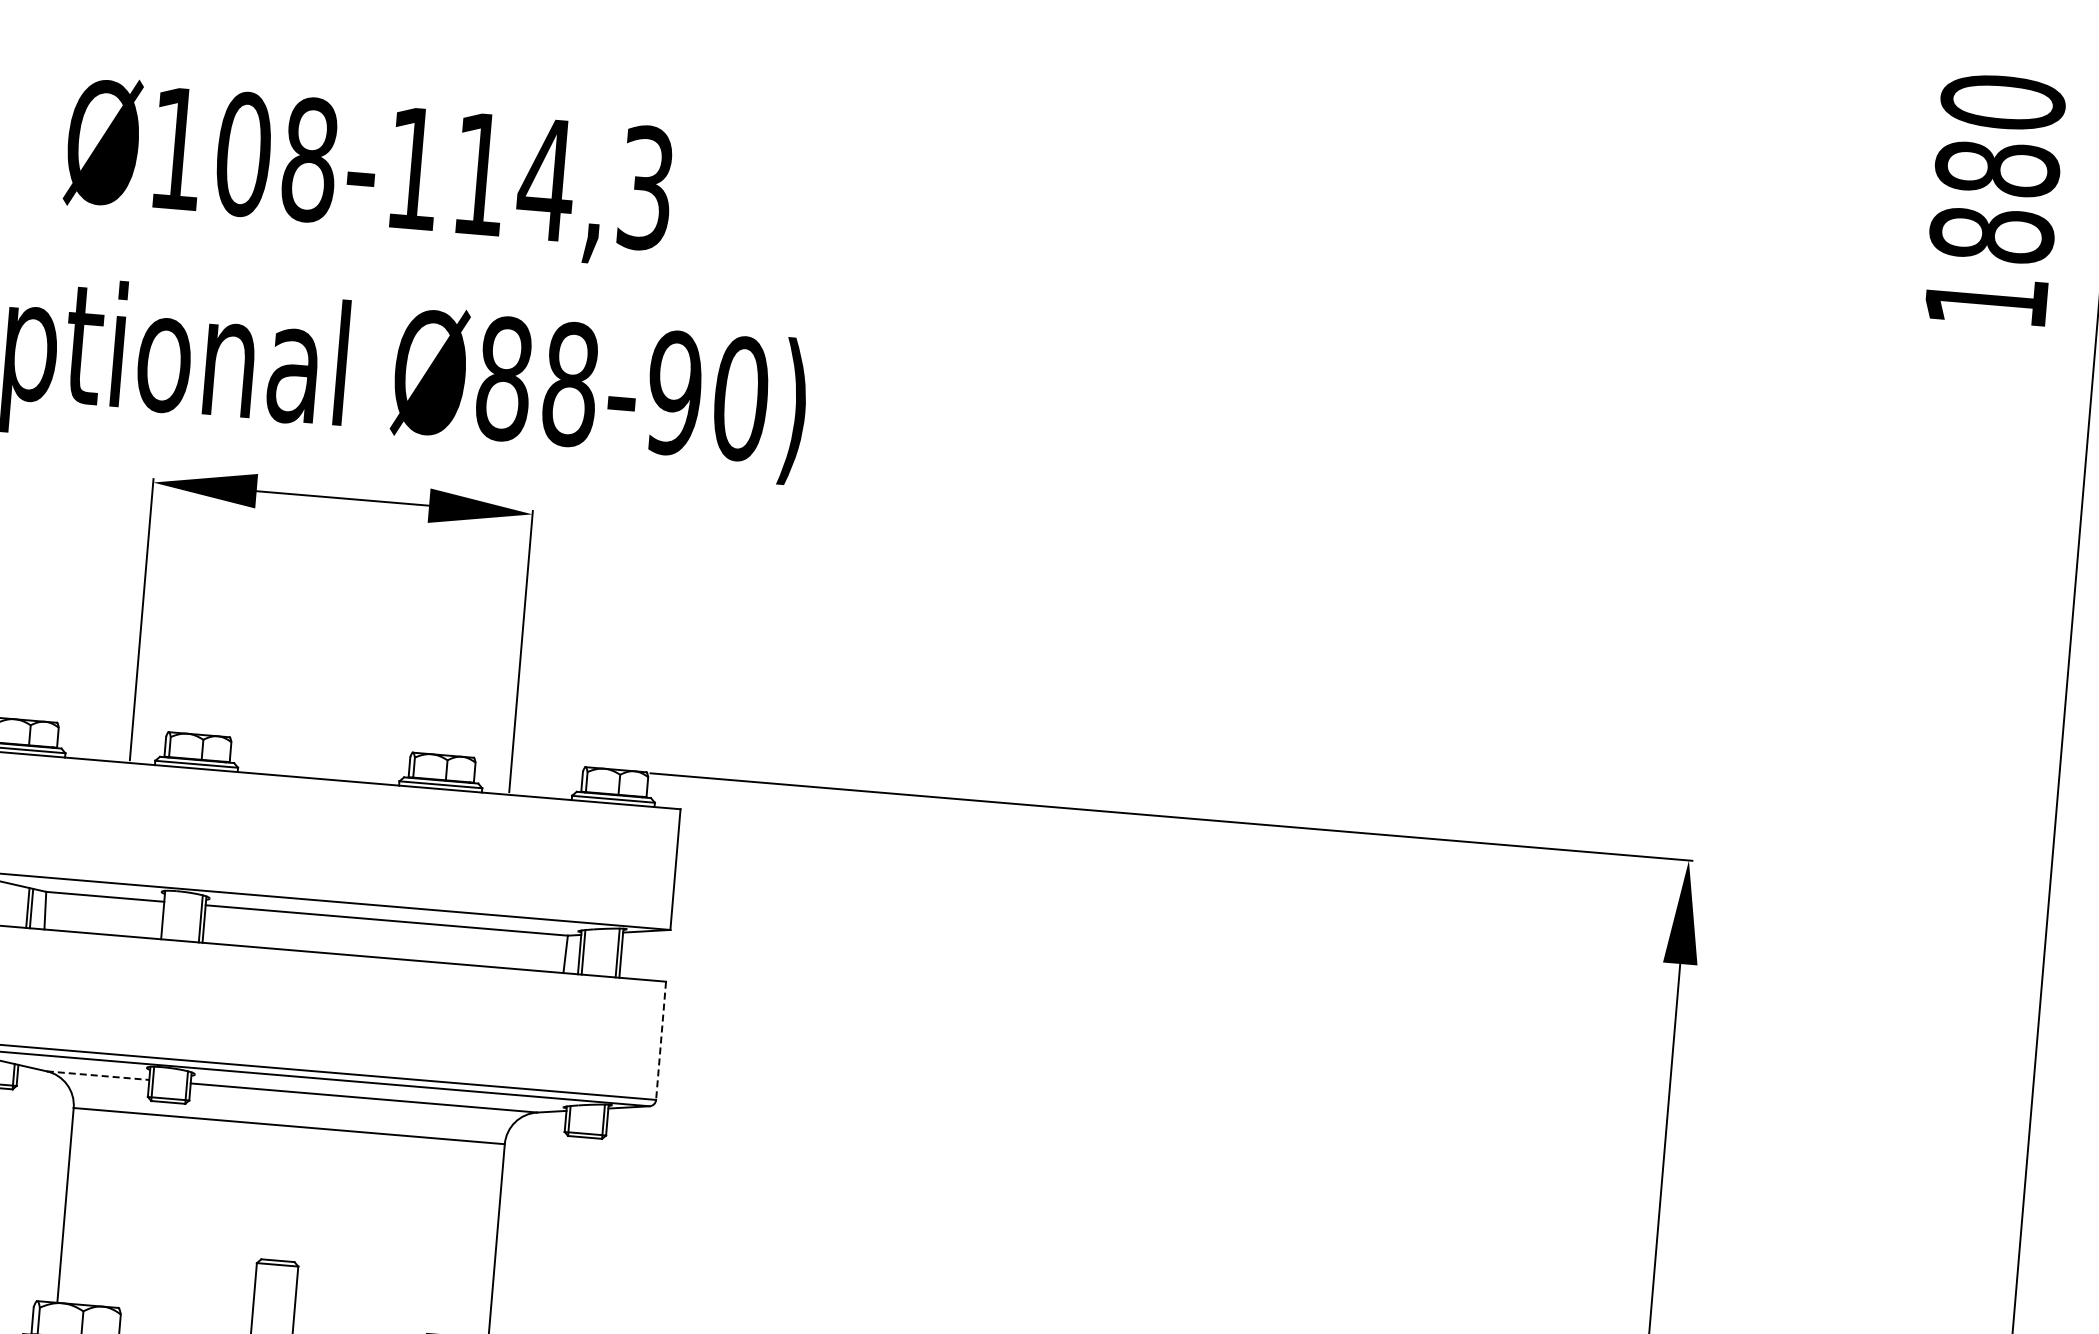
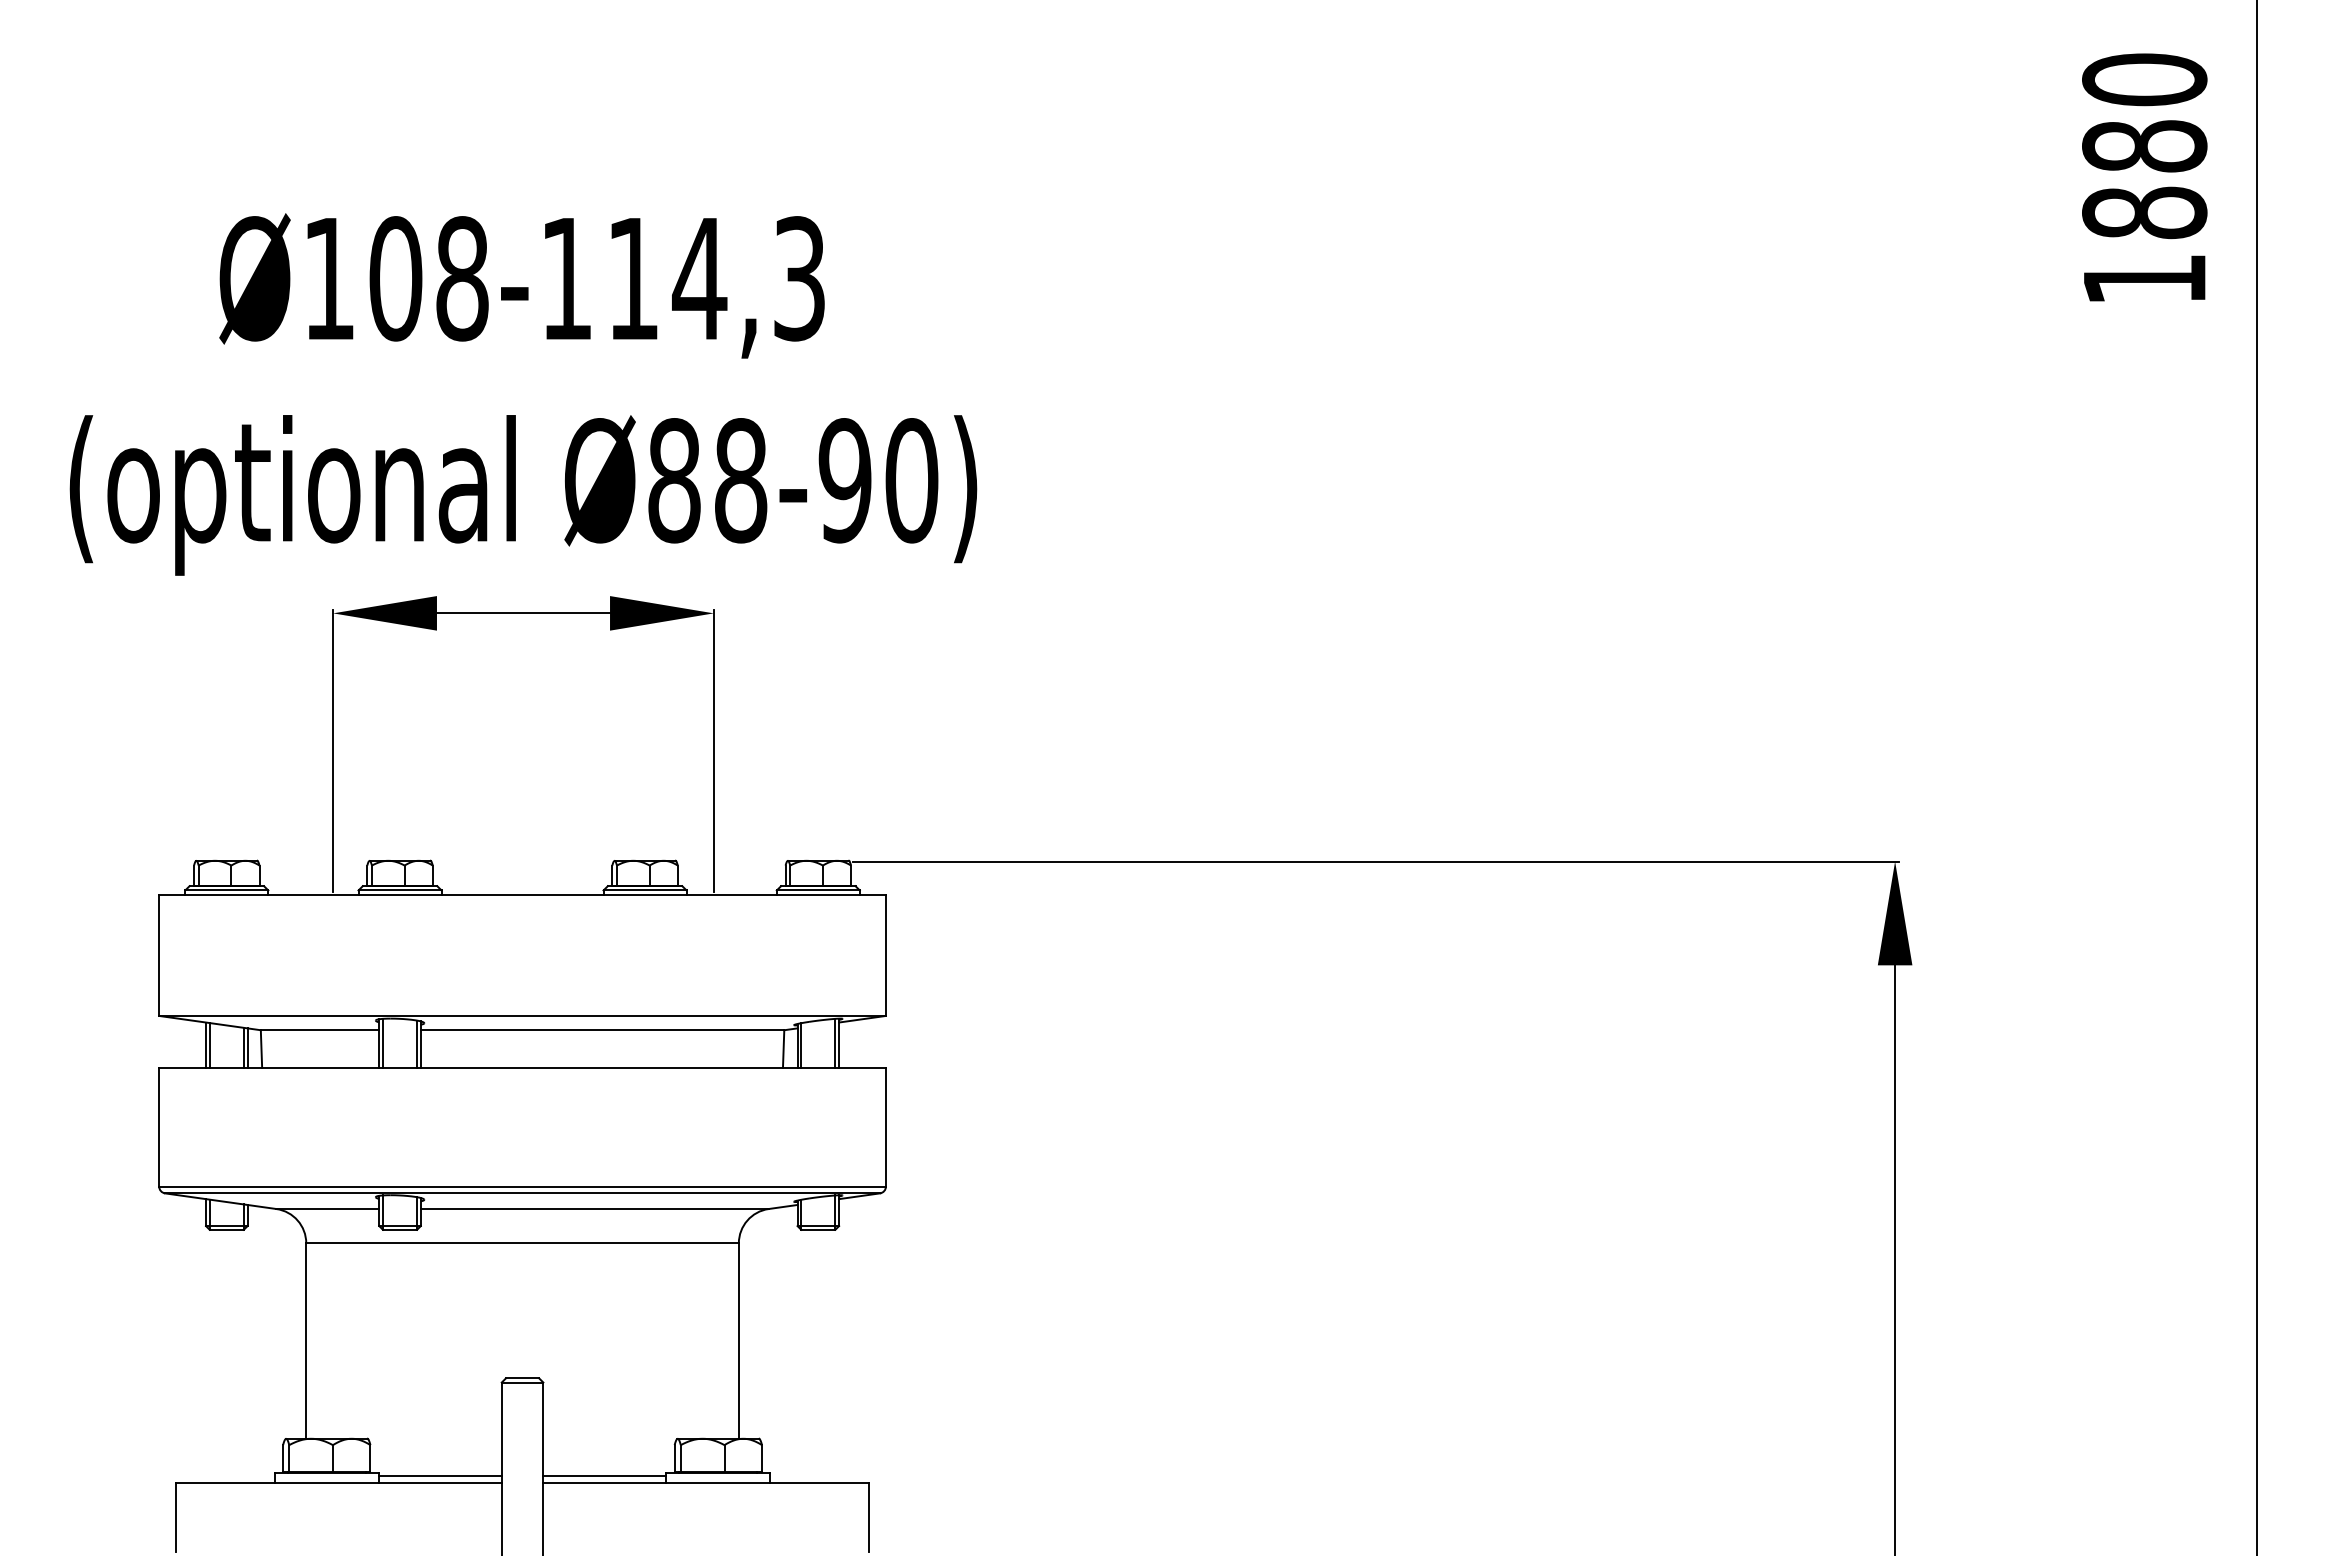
line: (167, 914) -> (383, 1042), added
line: (660, 1041) -> (885, 1127), dashed -> solid
line: (98, 1076) -> (328, 1209), dashed -> solid

